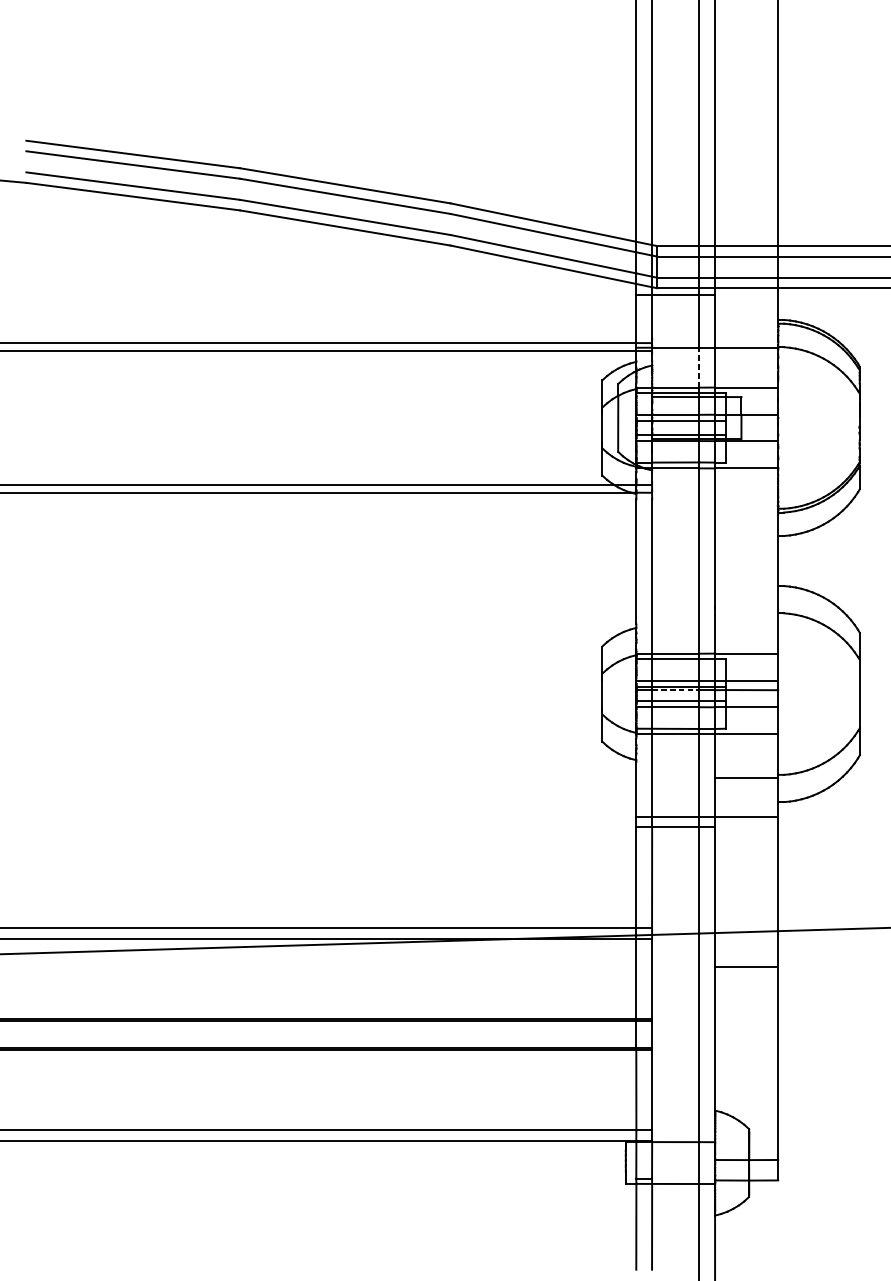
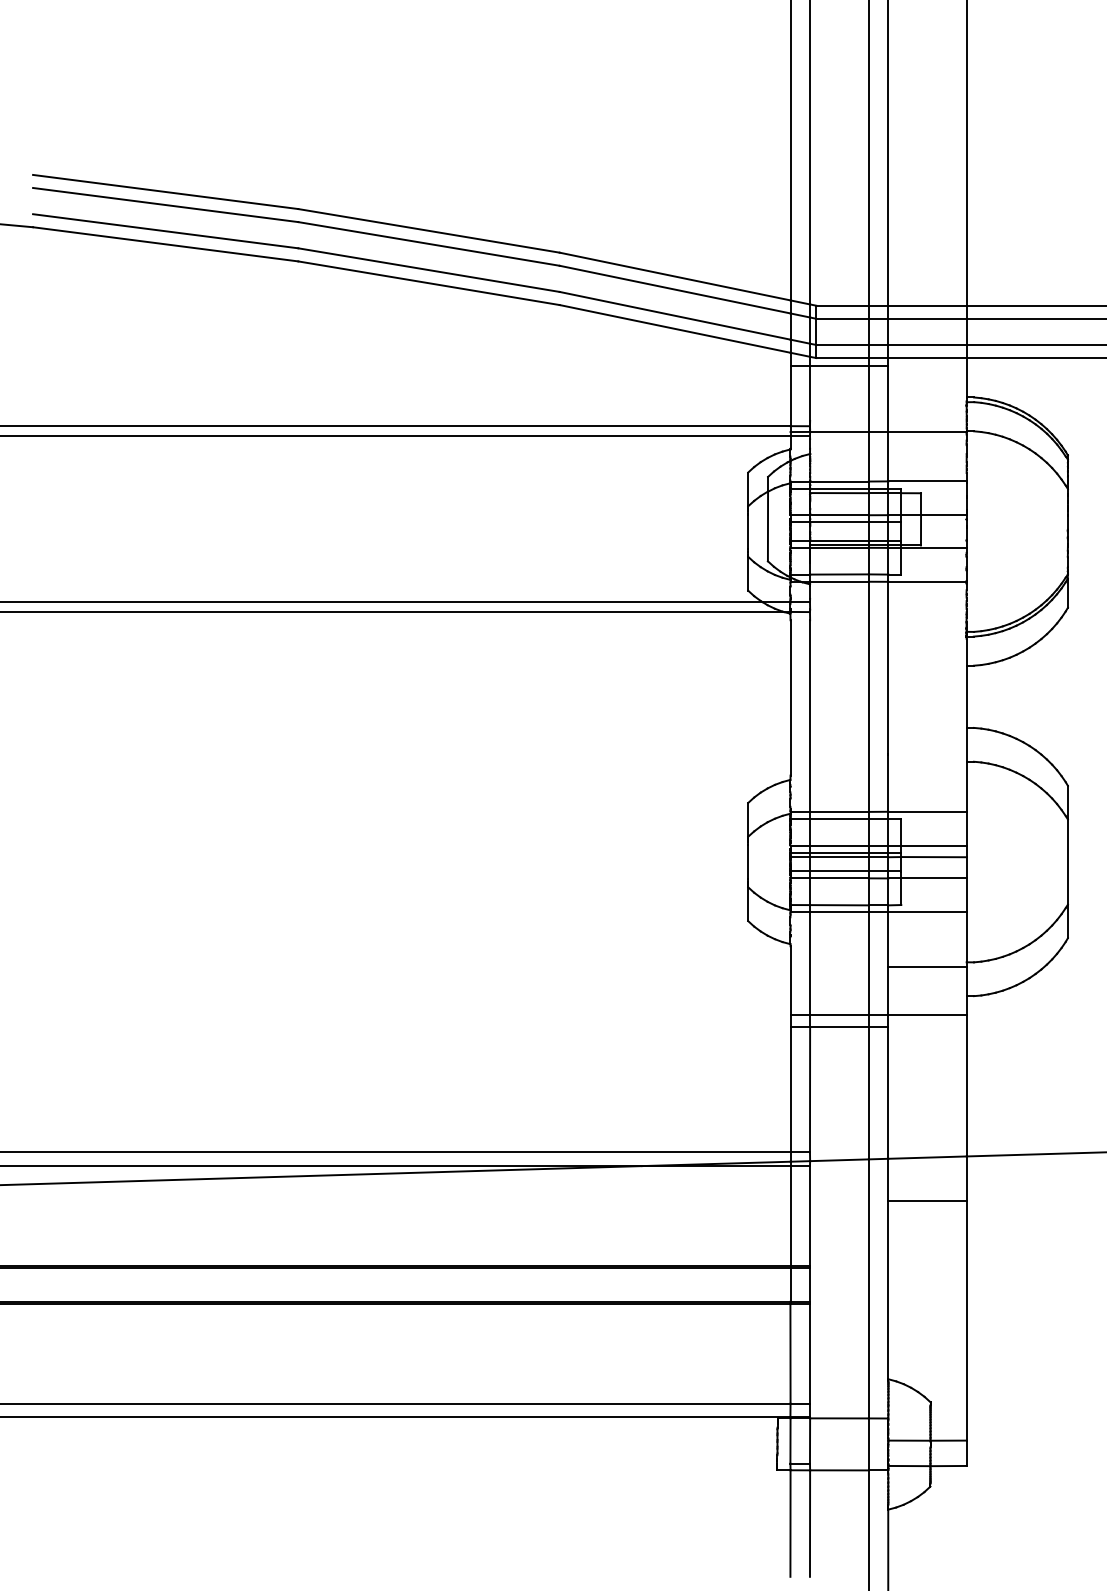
line: (699, 367) -> (868, 456), dashed -> solid
line: (675, 690) -> (839, 857), dashed -> solid

